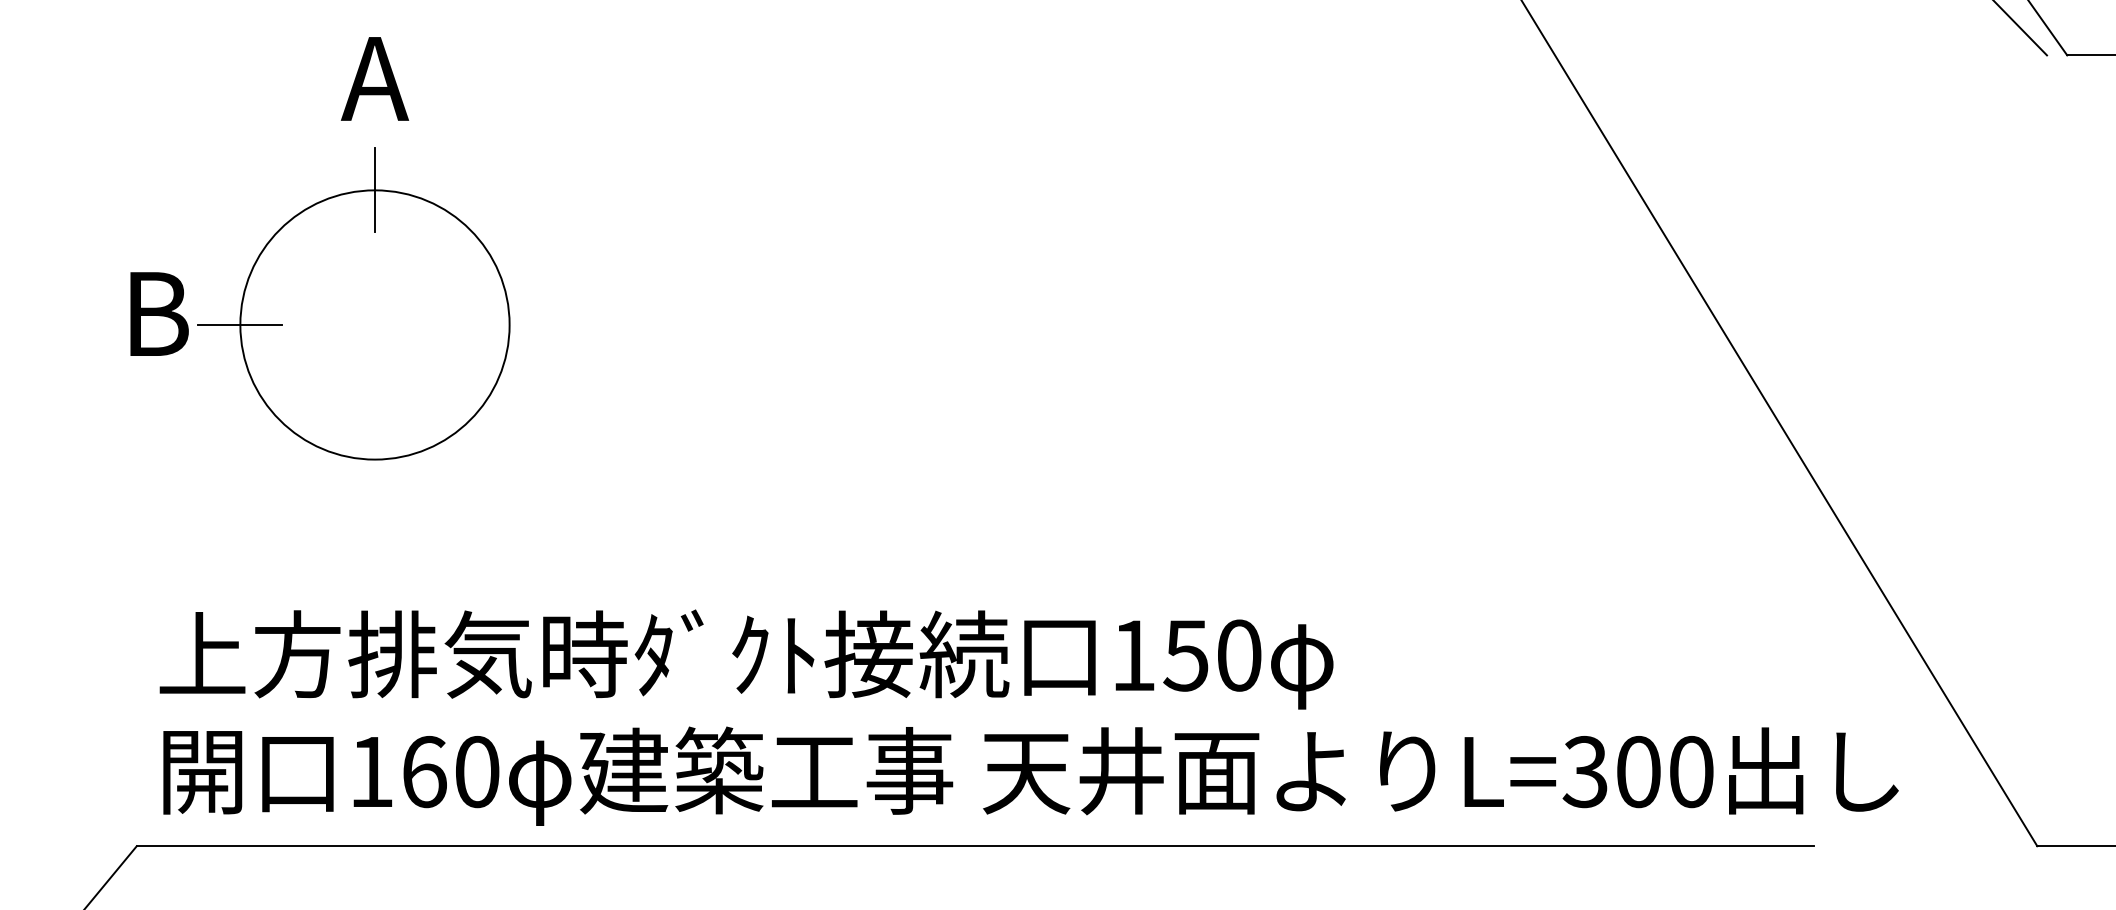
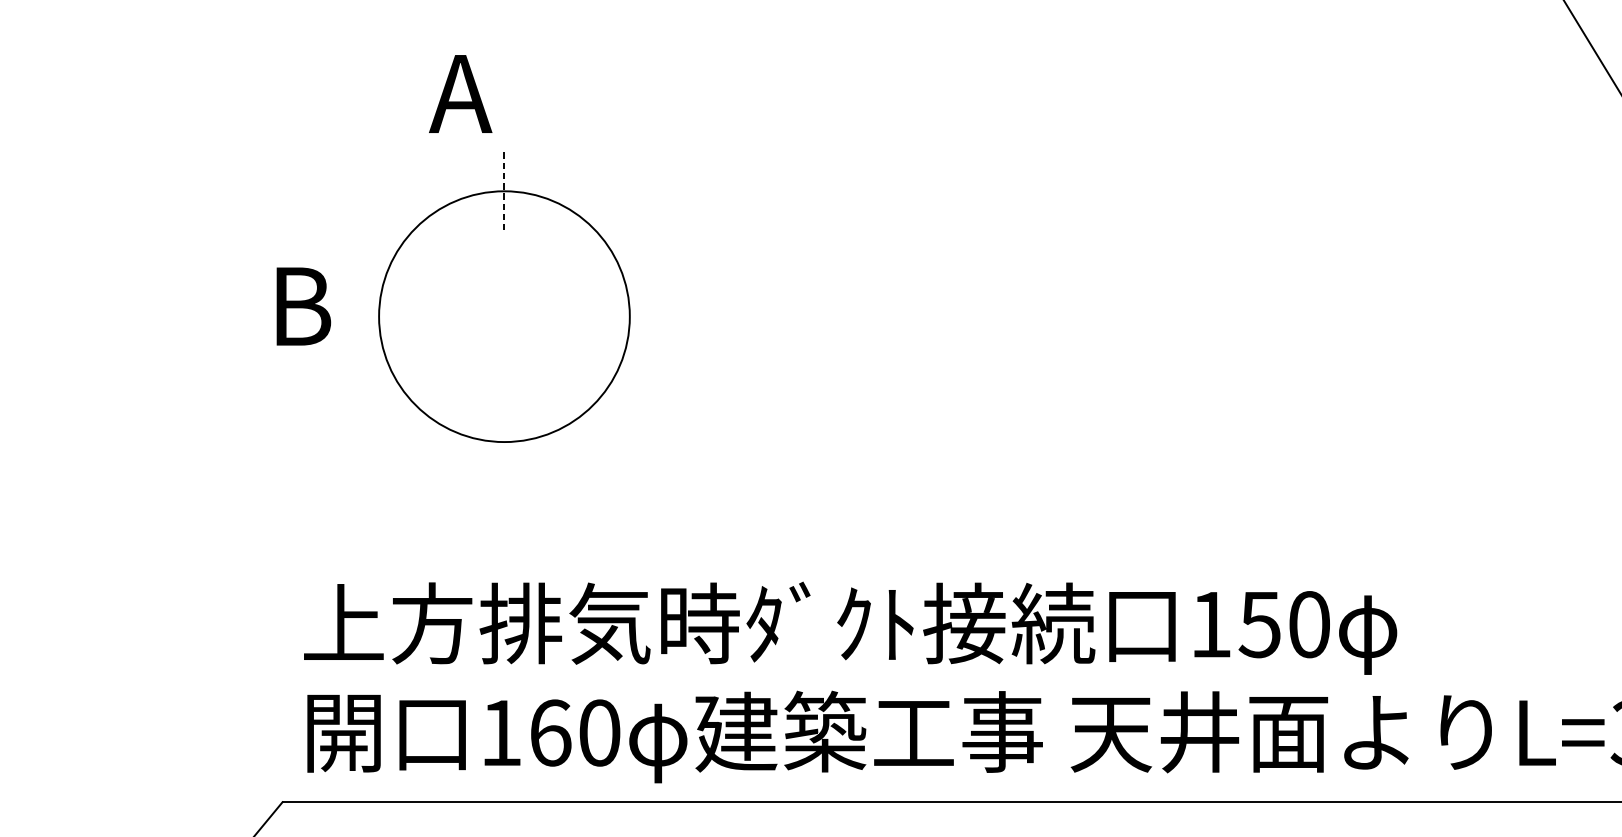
text: (375, 78) -> (461, 93), moved
line: (375, 190) -> (504, 191), solid -> dashed
line: (240, 324) -> (379, 316), removed

